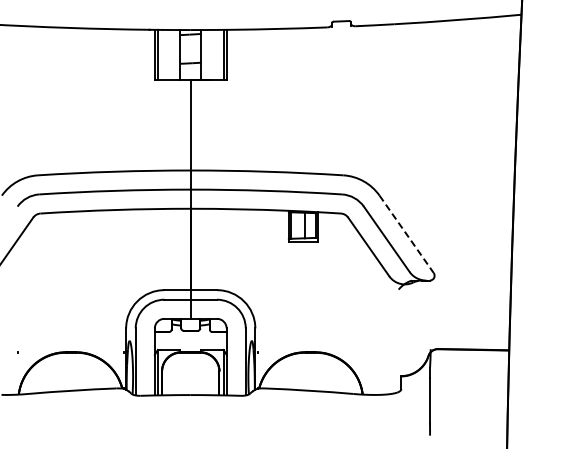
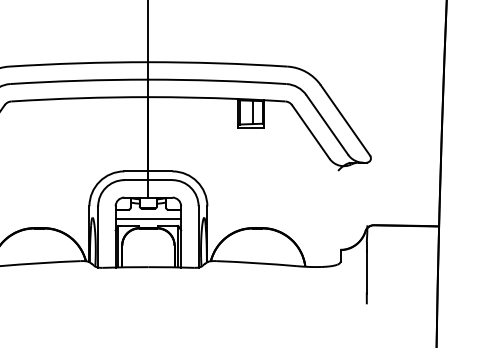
line: (406, 234) -> (345, 120), dashed -> solid
line: (190, 342) -> (148, 219), added

